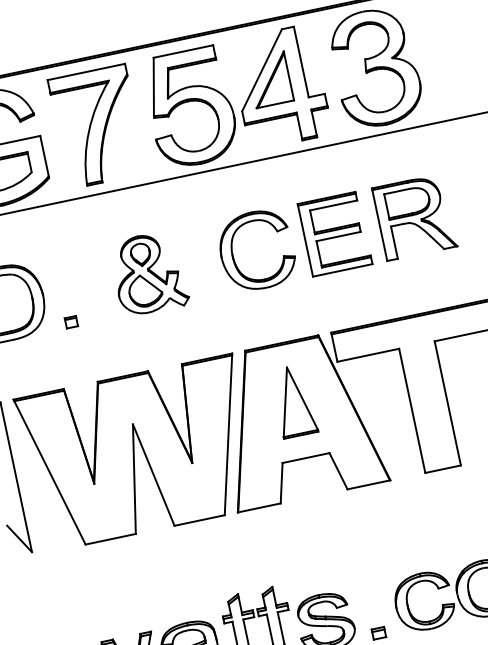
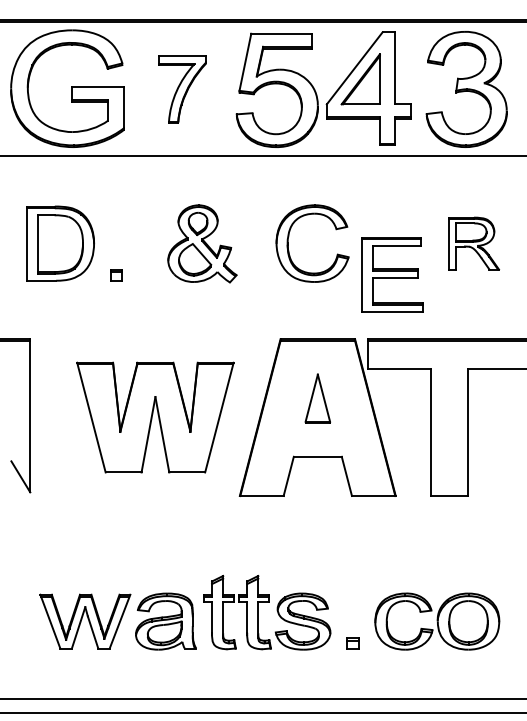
part: (97, 126) -> (182, 89), size x0.6
part: (414, 217) -> (473, 243), size x0.7
part: (335, 233) -> (392, 274), moved
part: (293, 401) -> (317, 398), size x0.7
part: (139, 453) -> (155, 417), size x0.7

